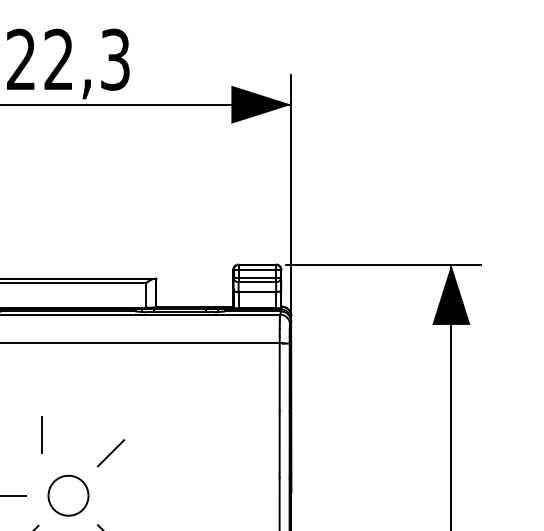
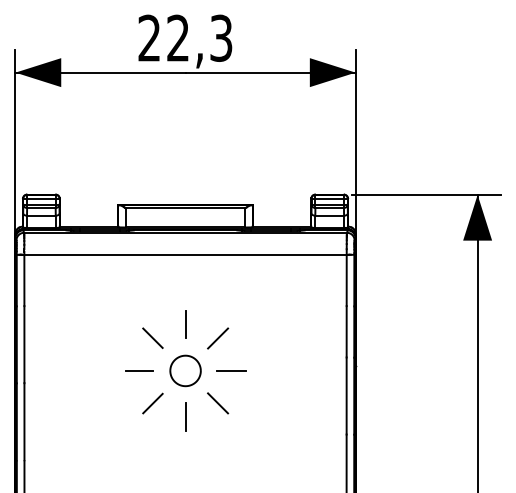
line: (42, 434) -> (185, 324), moved
line: (25, 451) -> (152, 337), added
line: (128, 495) -> (231, 370), added

